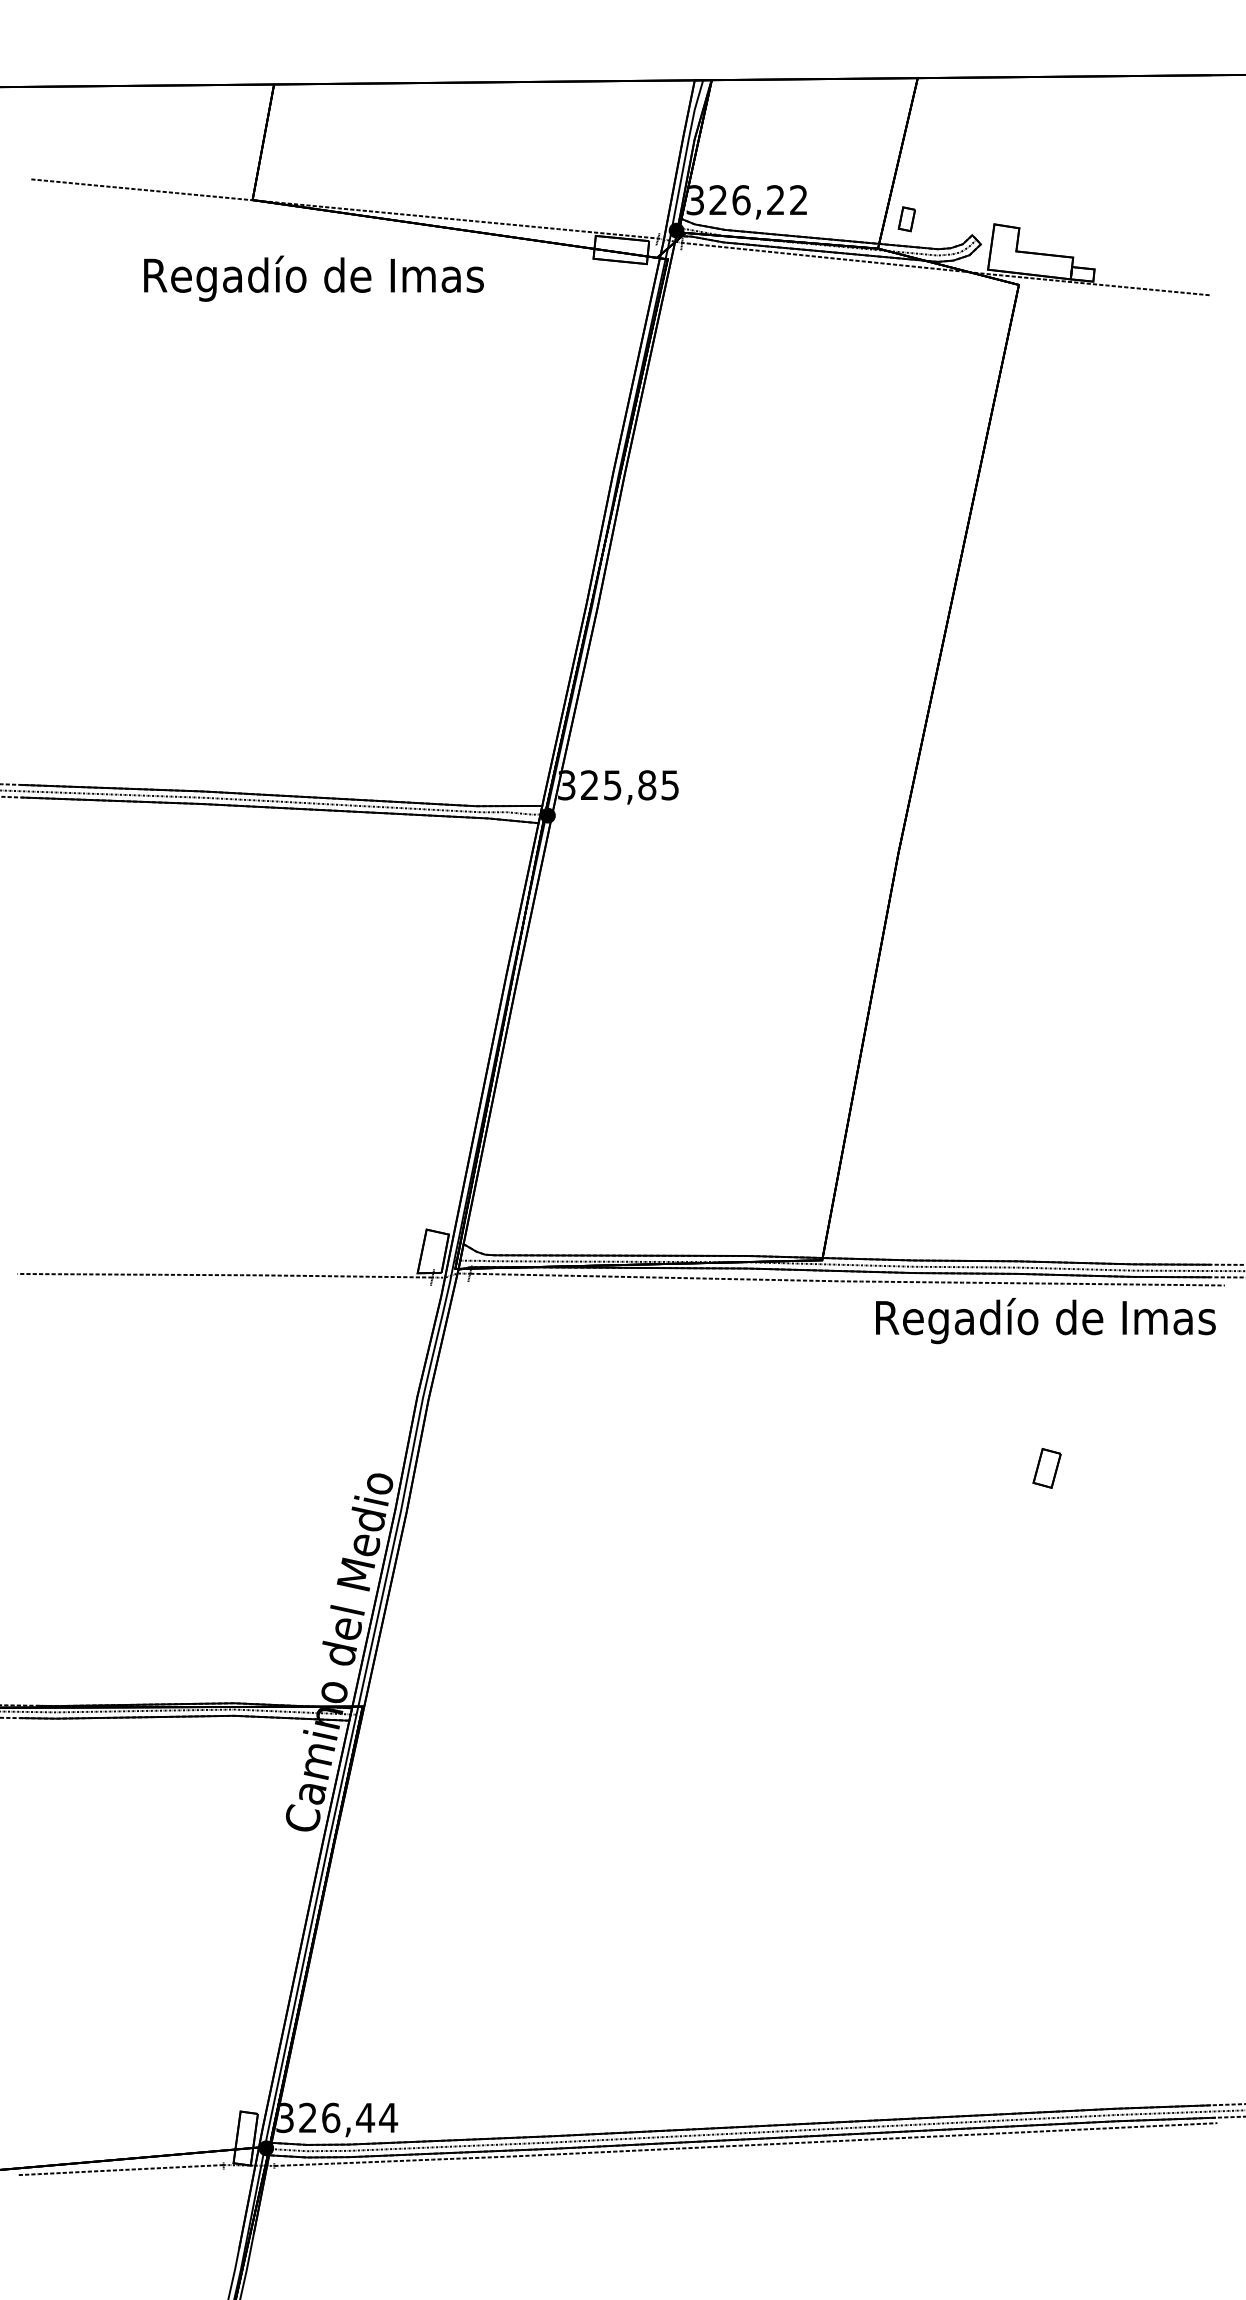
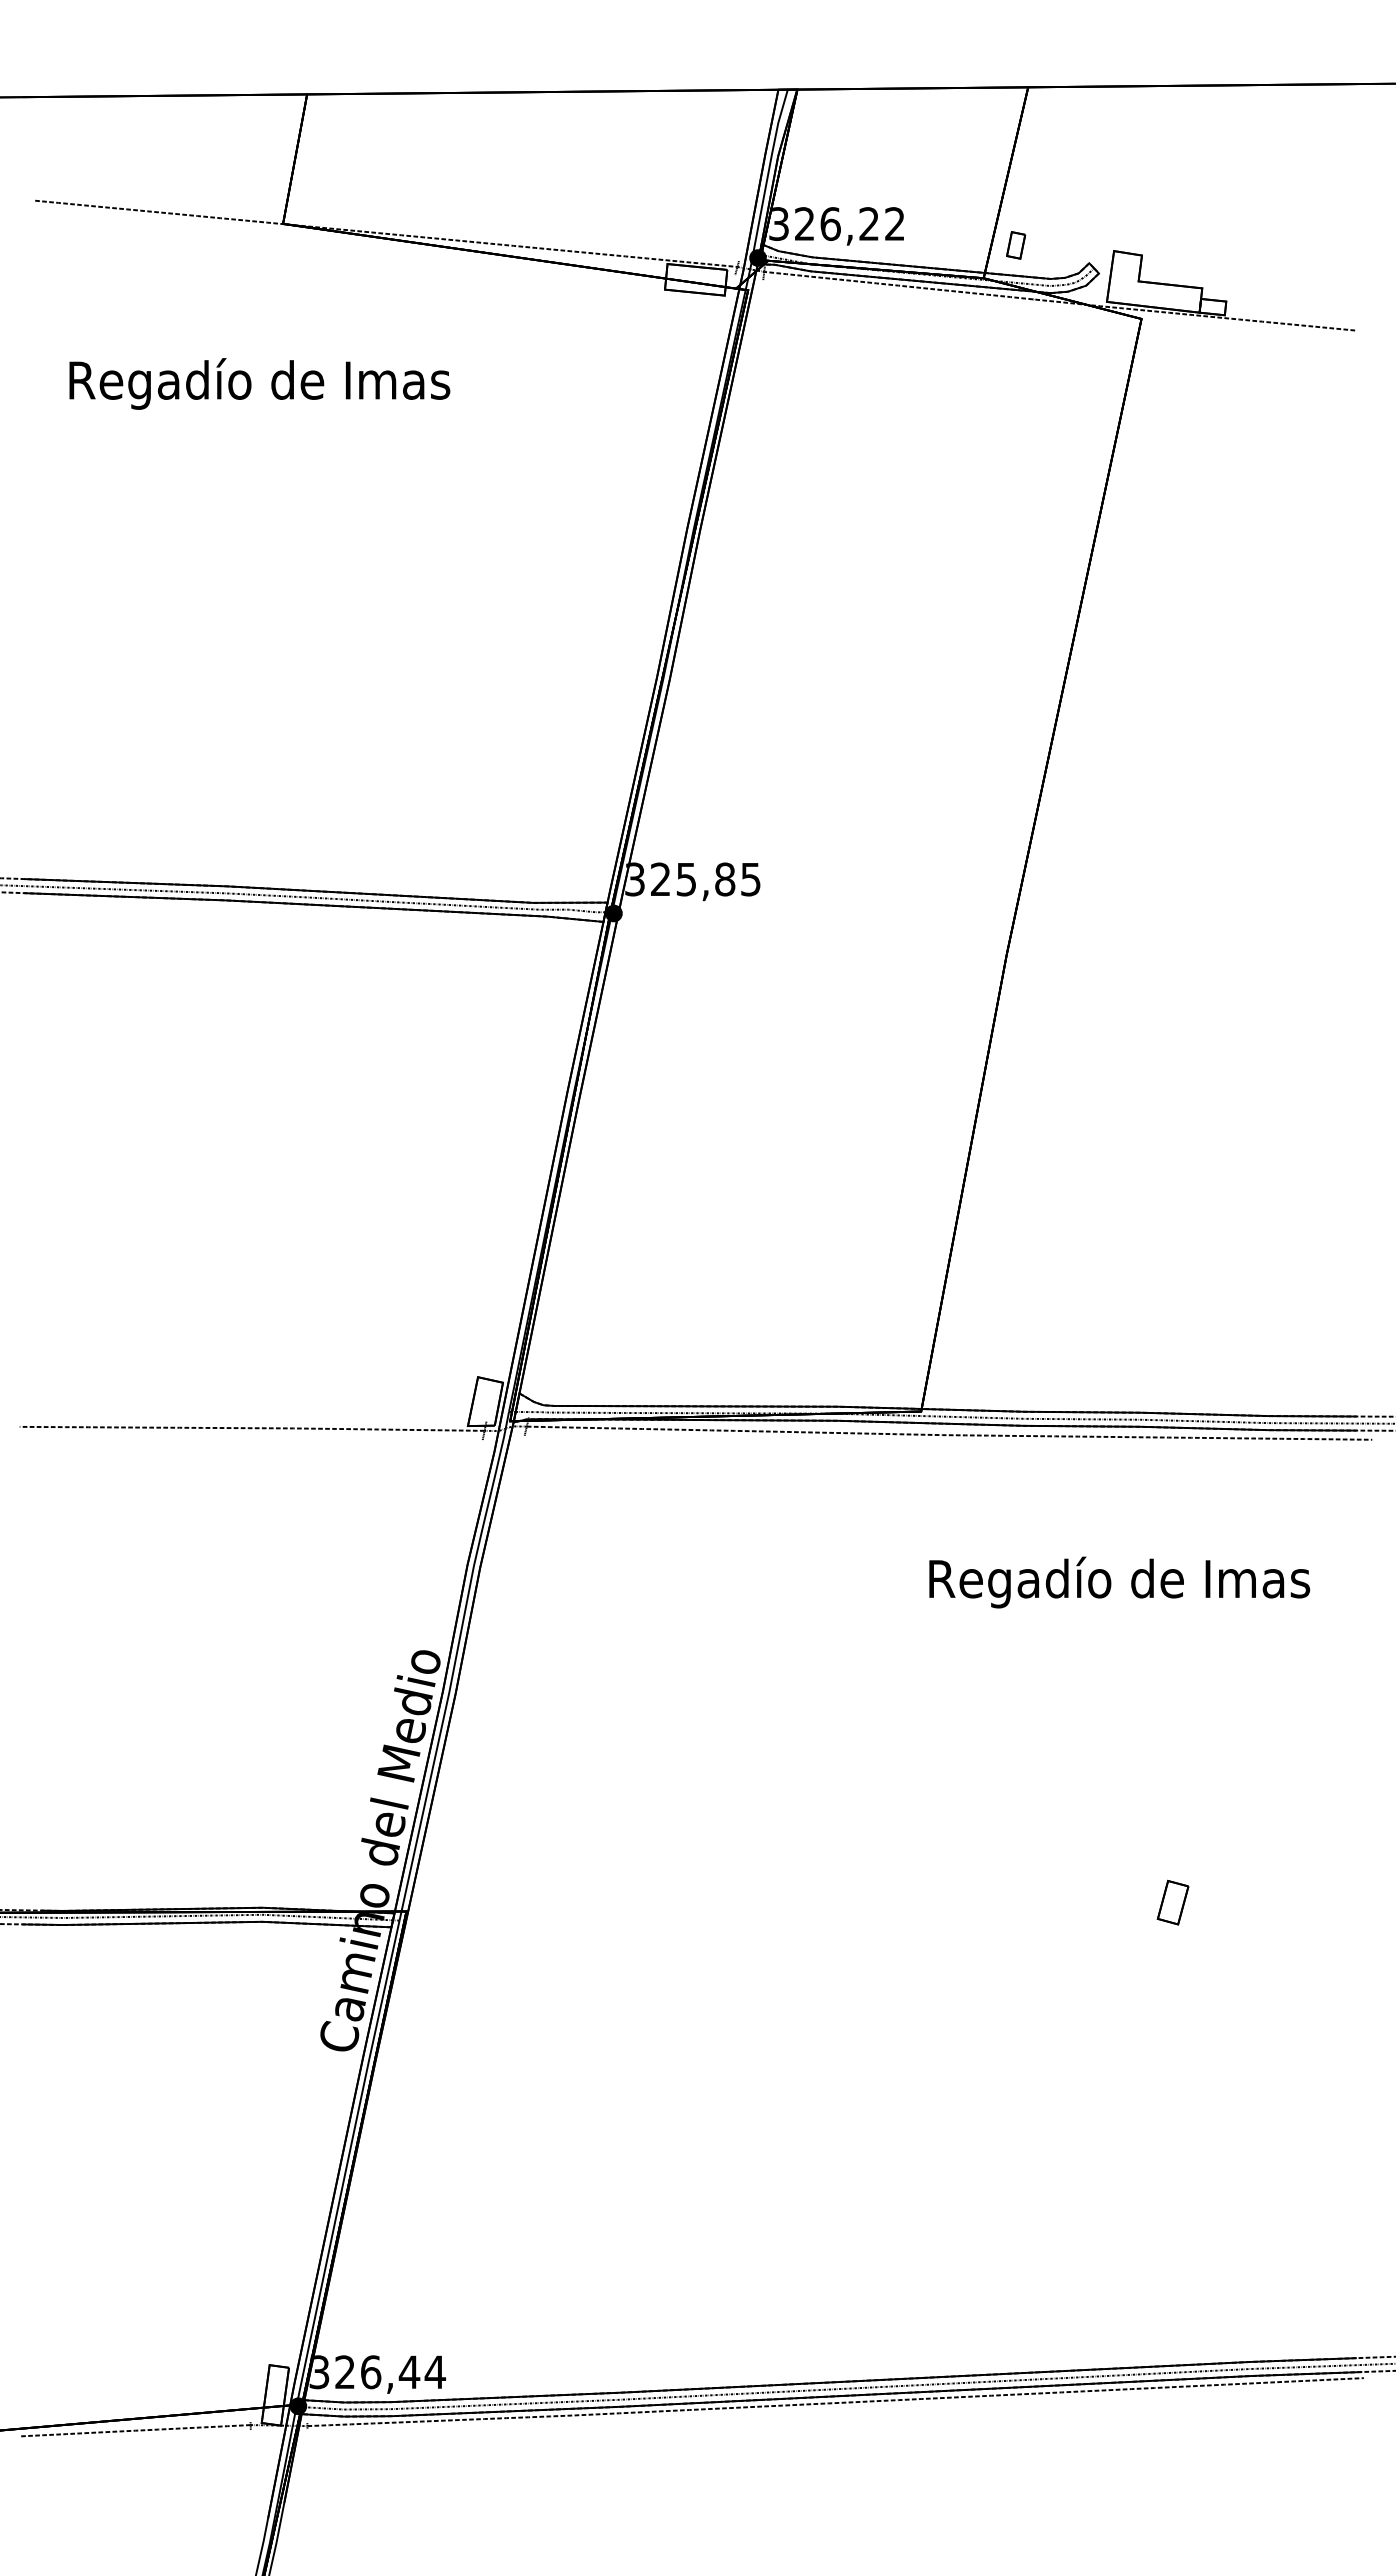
text: (313, 278) -> (259, 383), moved
text: (1045, 1320) -> (1119, 1582), moved
part: (1046, 1468) -> (1172, 1902), moved

